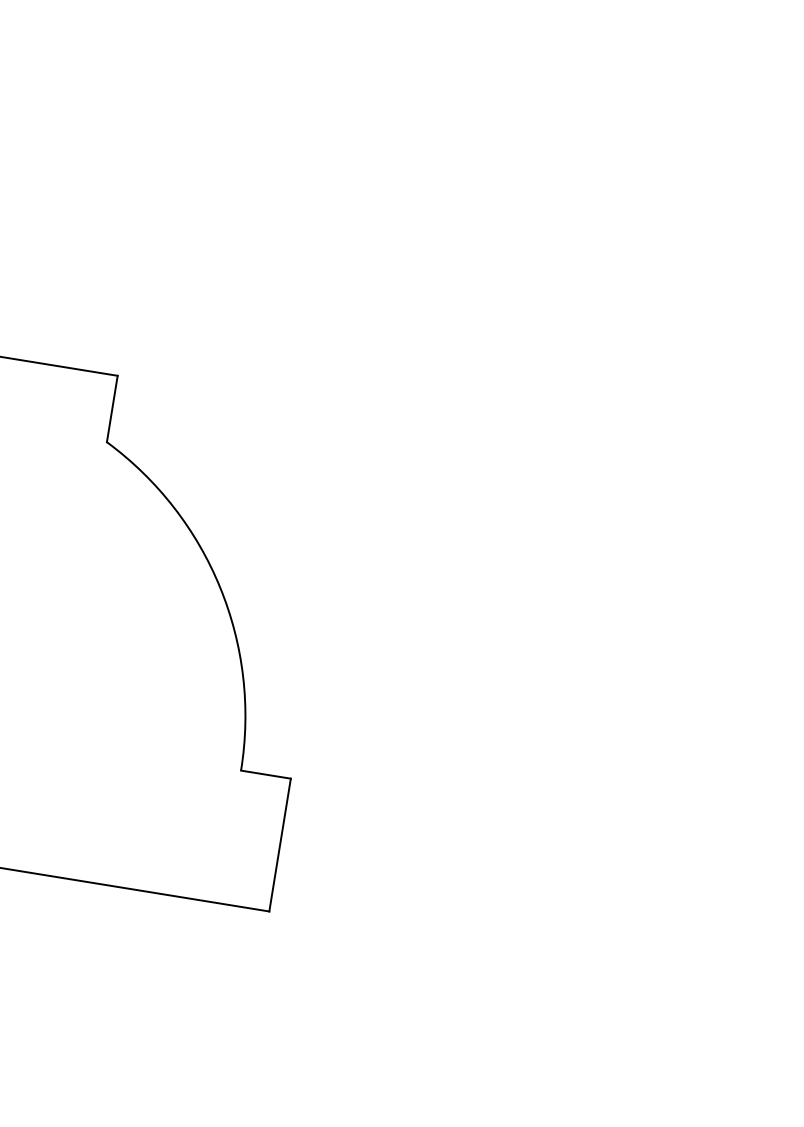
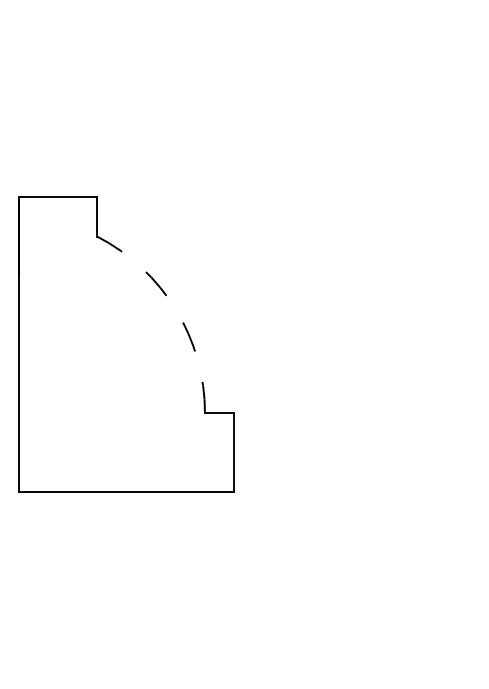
arc: (219, 587) -> (175, 309), solid -> dashed

